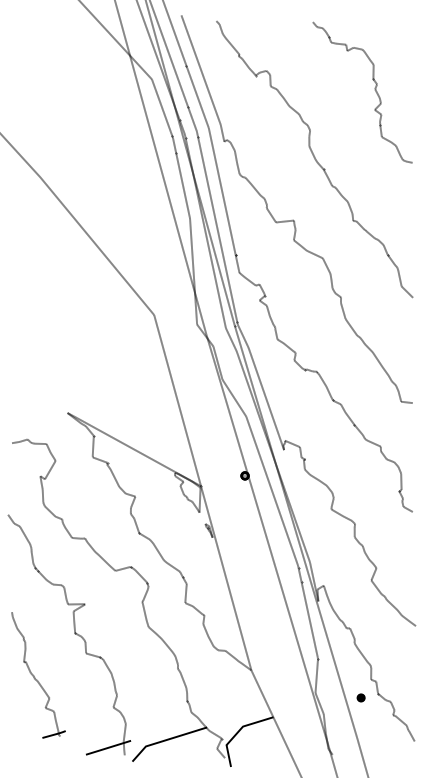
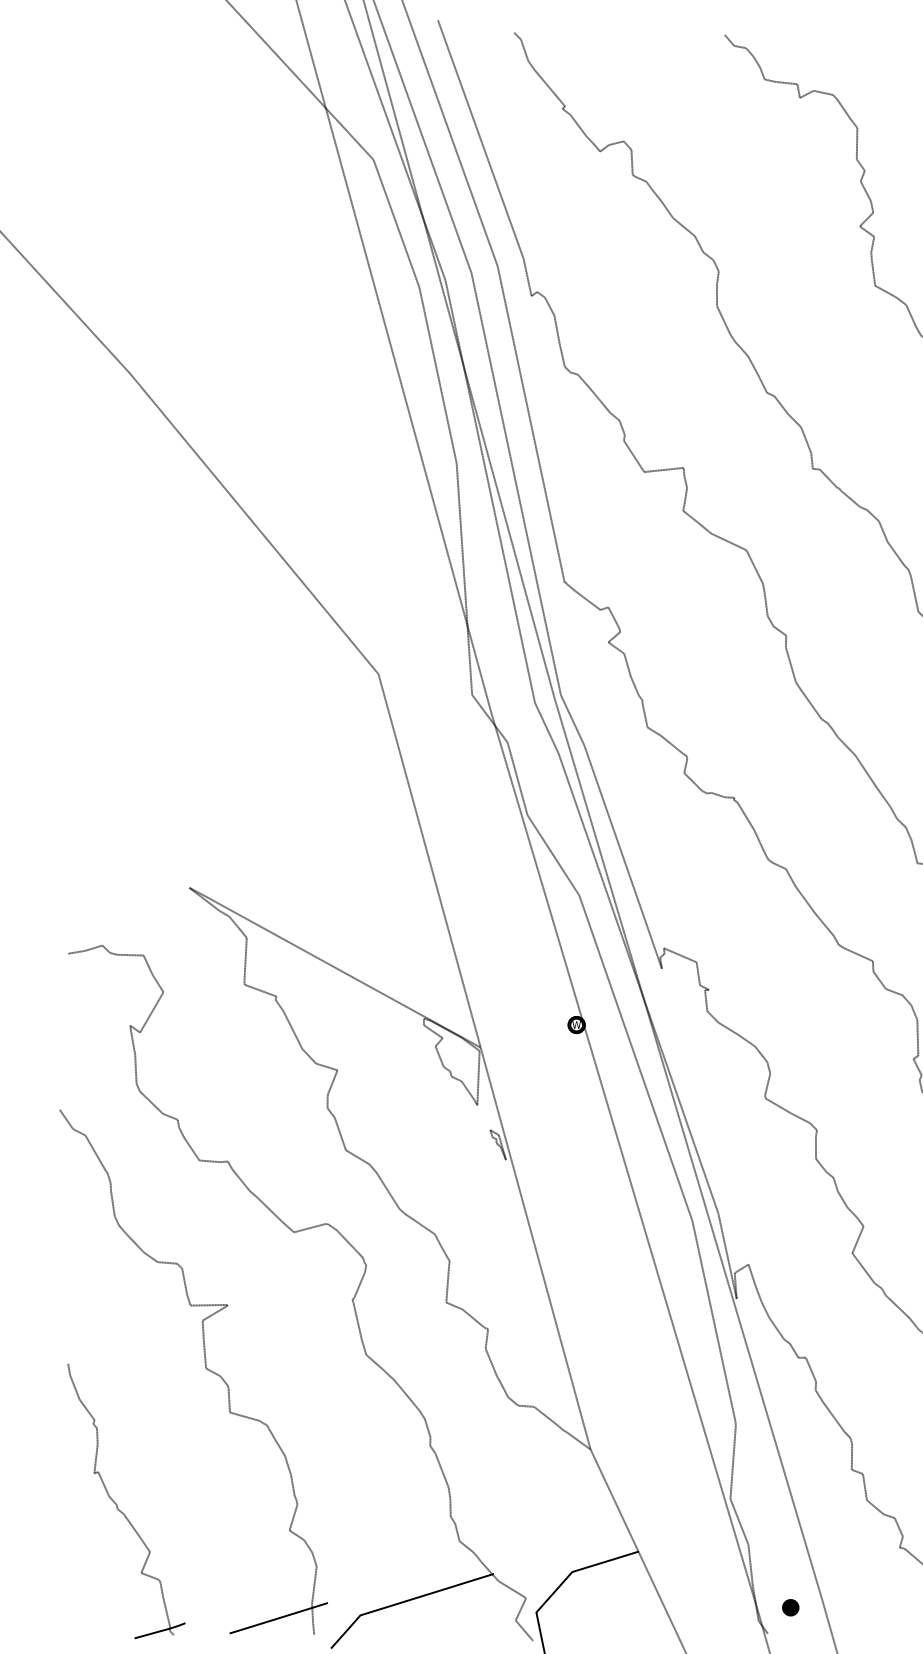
part: (38, 675) -> (126, 1502), moved
part: (360, 697) -> (789, 1606), moved

